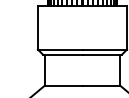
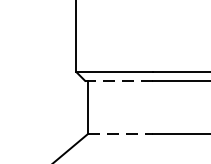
line: (62, 54) -> (118, 80), solid -> dashed
line: (63, 85) -> (120, 133), solid -> dashed

